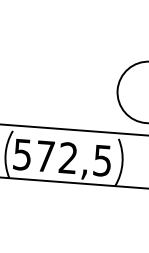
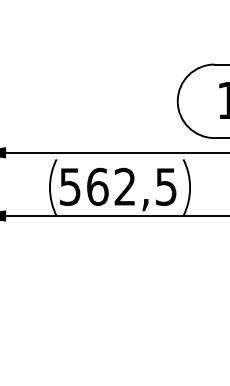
text: (45, 156) -> (97, 186), 572,5 -> 562,5

